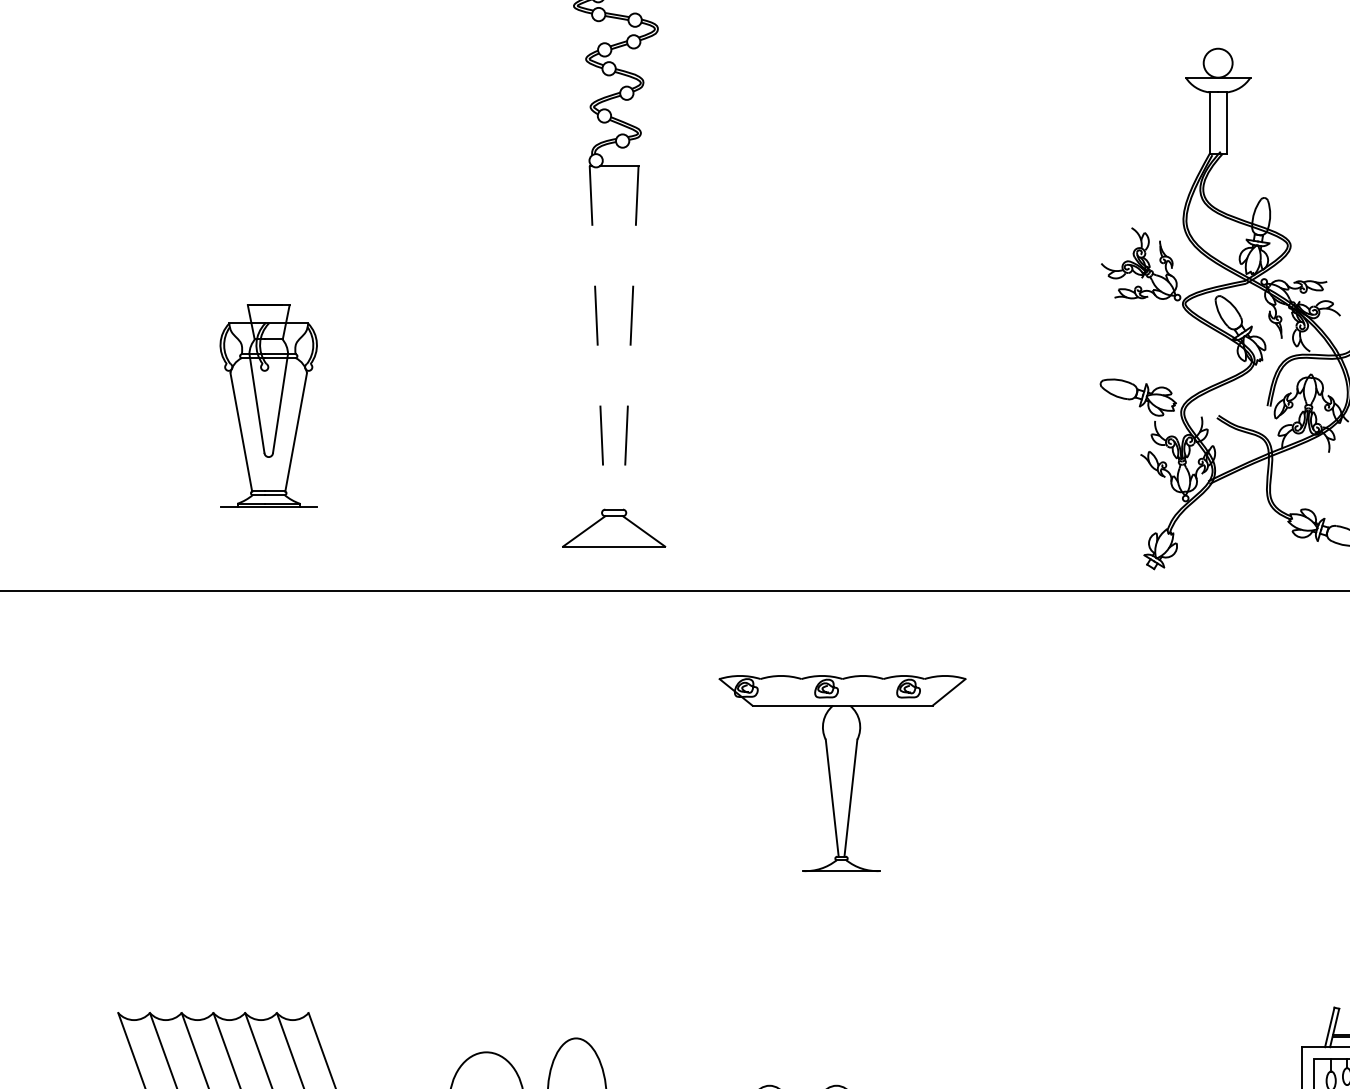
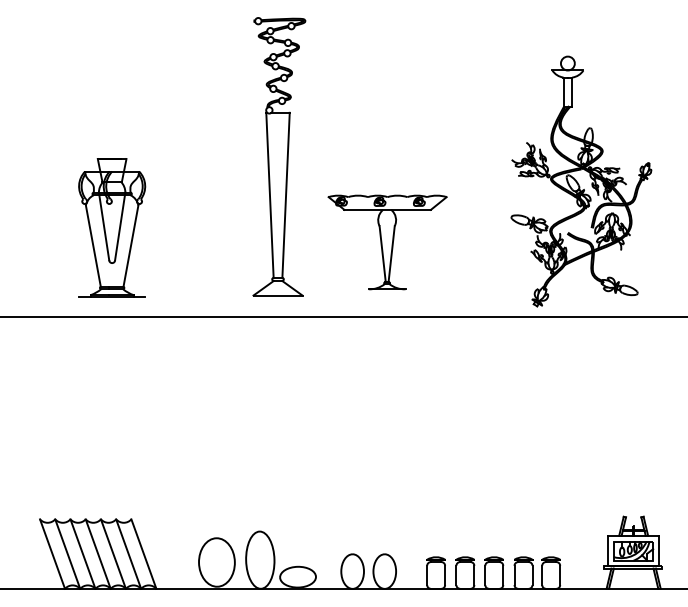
line: (596, 338) -> (269, 195), dashed -> solid
line: (631, 338) -> (286, 195), dashed -> solid
part: (269, 404) -> (112, 227), size x1.43
part: (842, 773) -> (387, 242), moved

